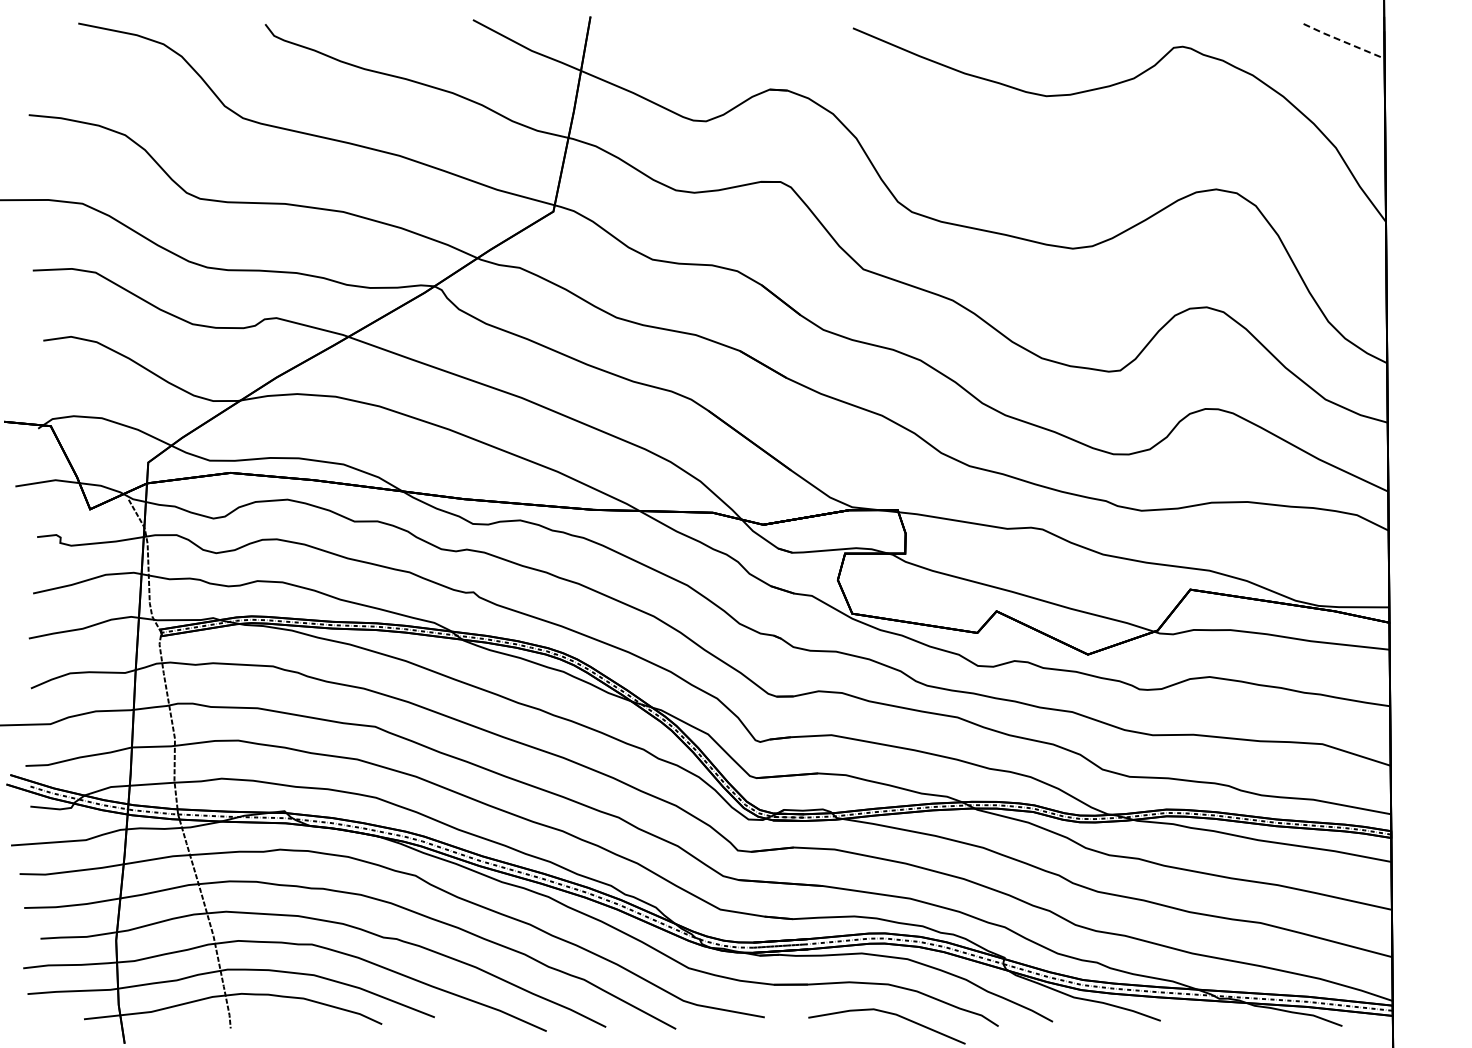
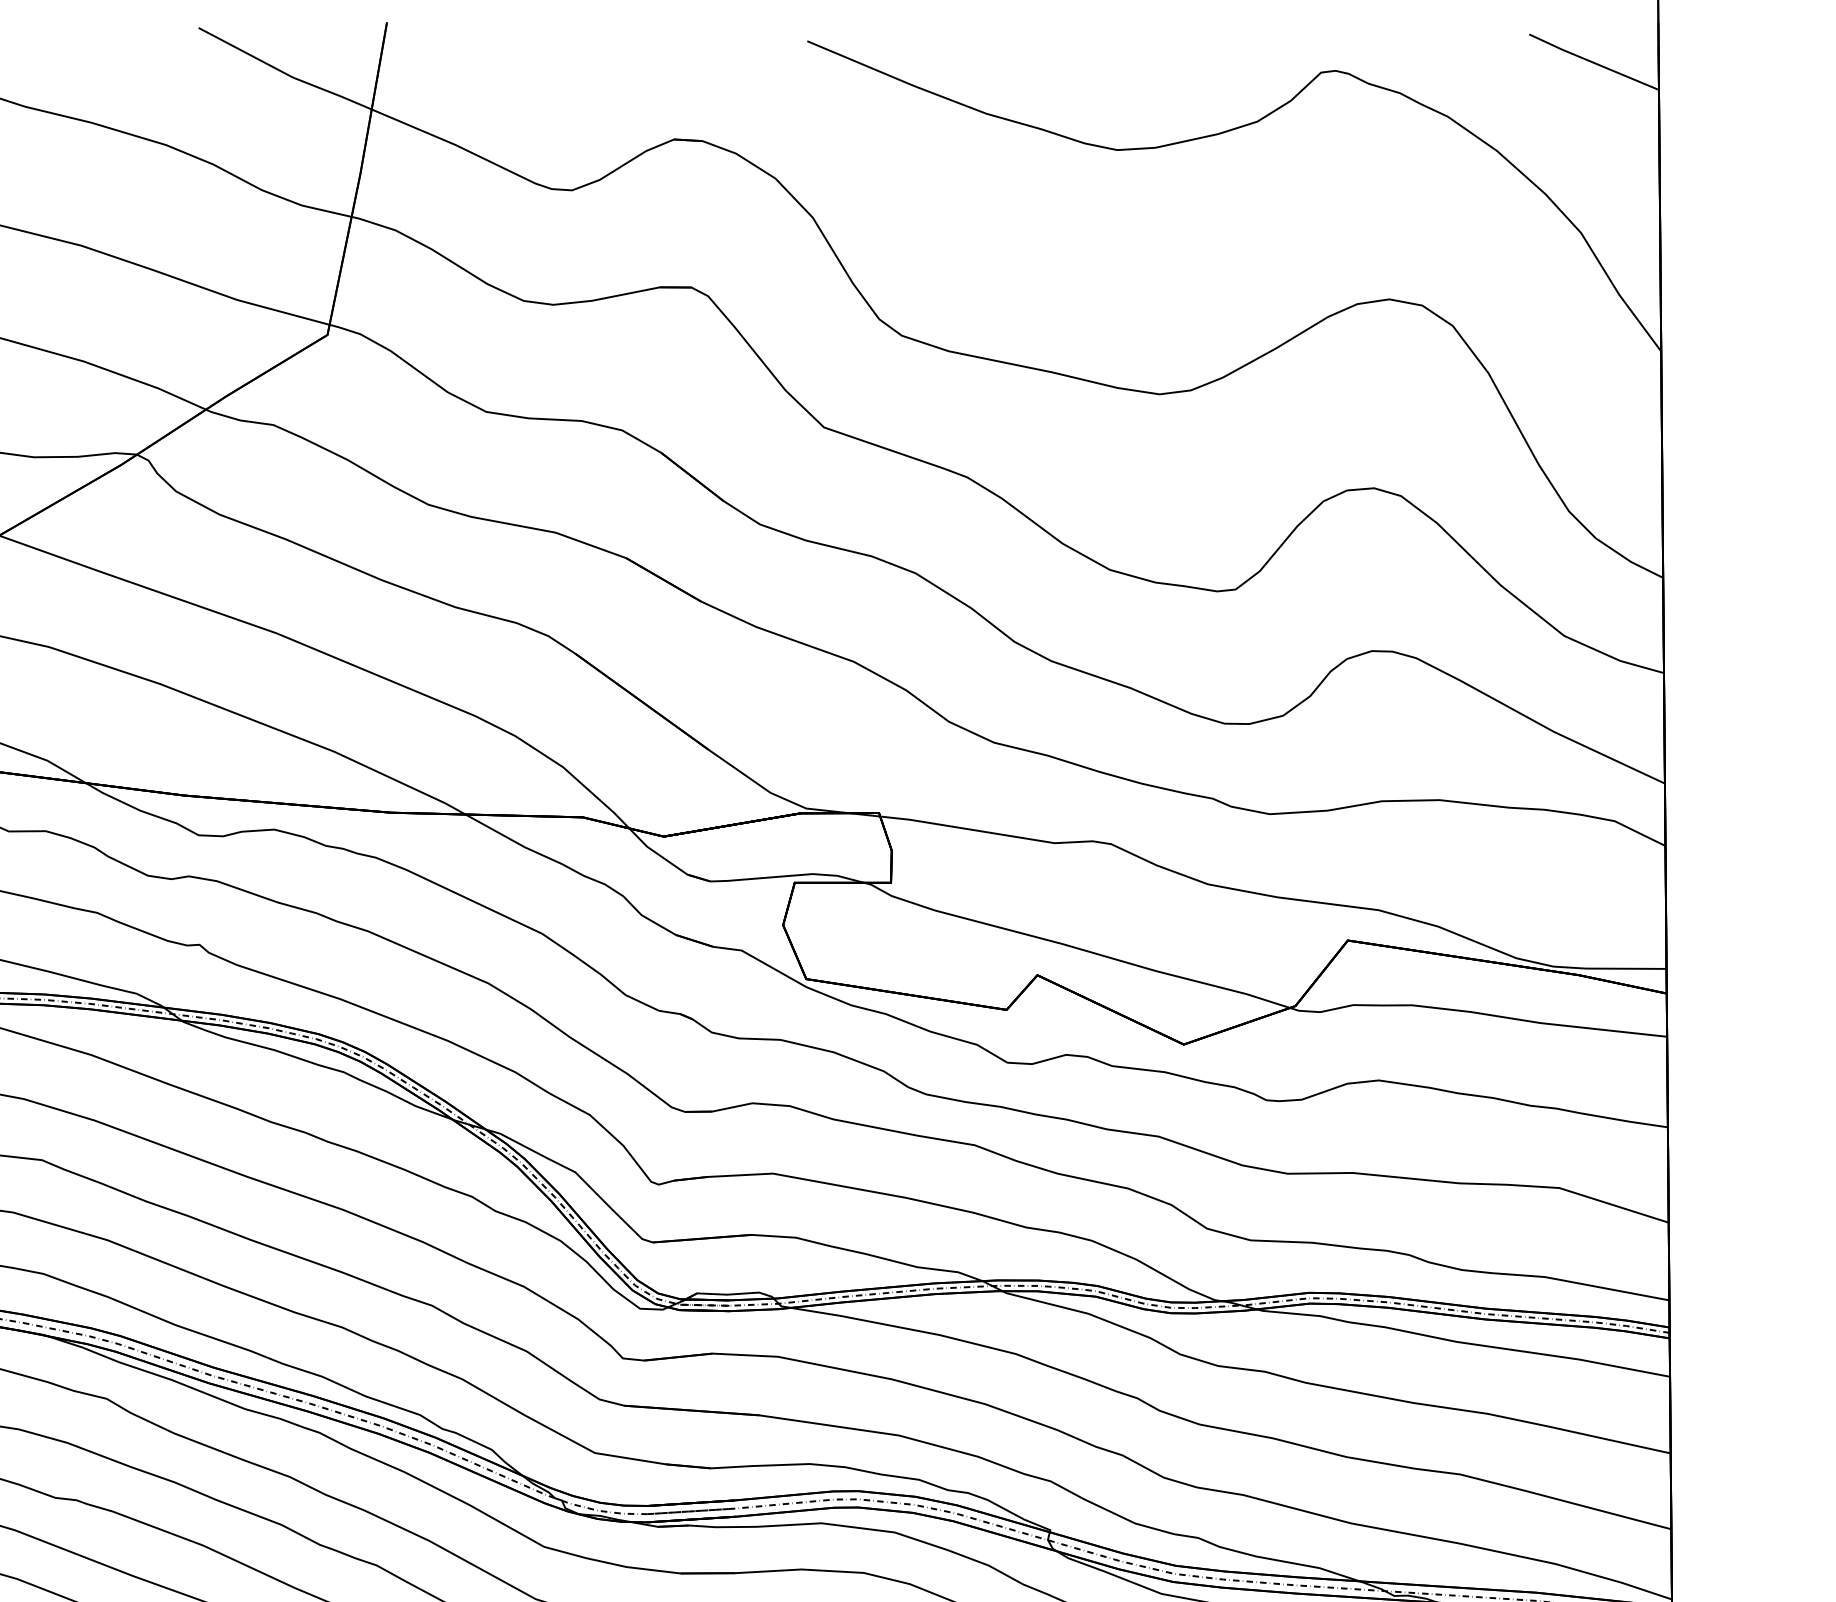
line: (1343, 41) -> (1593, 62), dashed -> solid

